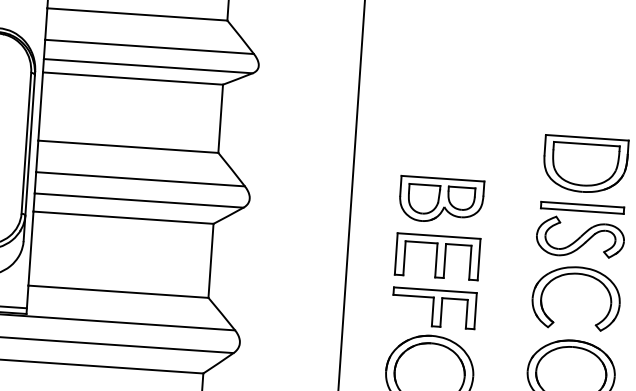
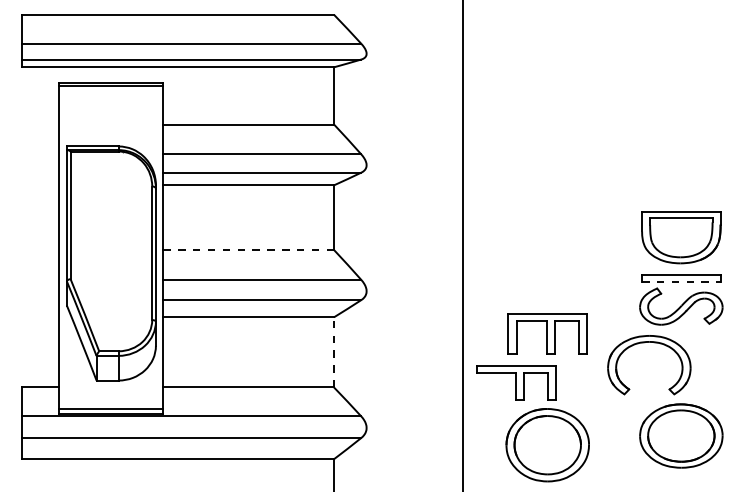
line: (128, 147) -> (248, 250), solid -> dashed
part: (441, 200) -> (547, 280), removed
line: (582, 211) -> (681, 281), solid -> dashed
line: (211, 259) -> (334, 351), solid -> dashed
part: (572, 275) -> (644, 343), moved
part: (433, 307) -> (516, 382), moved

